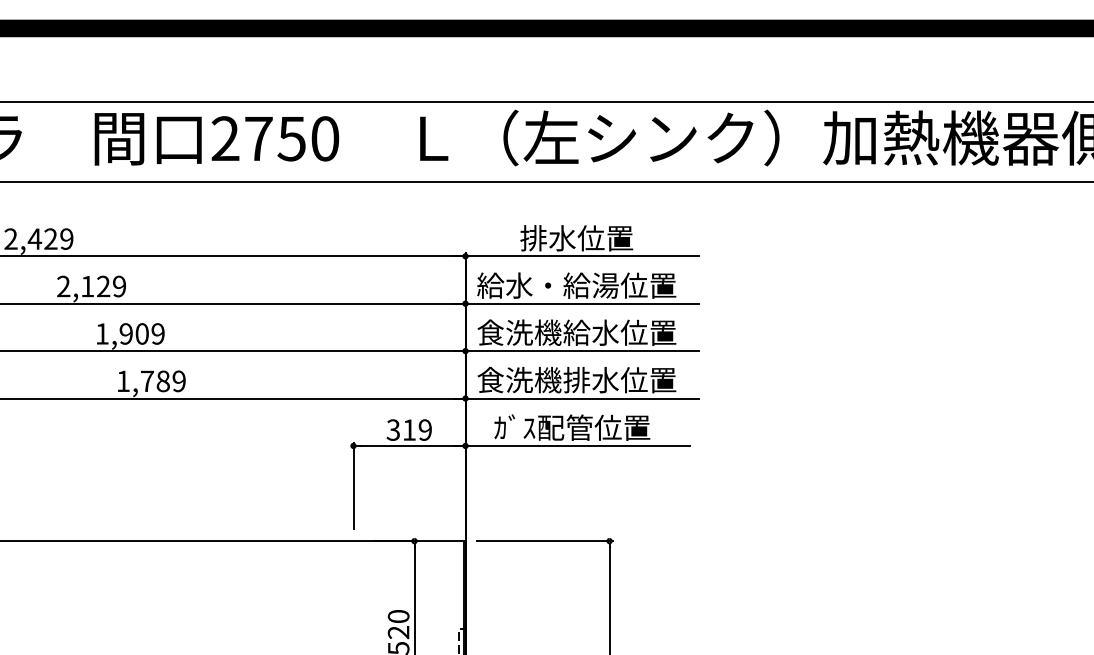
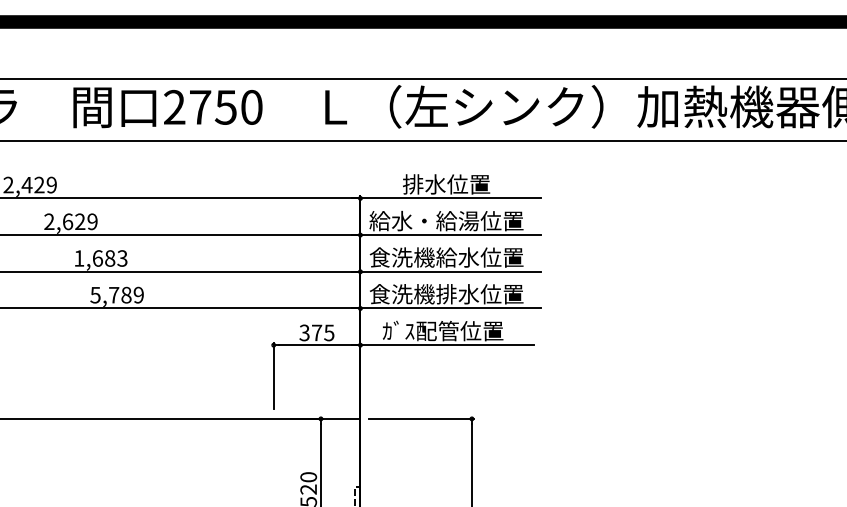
text: (88, 286) -> (68, 221), 2,129 -> 2,629
text: (141, 333) -> (109, 258), 1,909 -> 1,683
text: (123, 381) -> (95, 295), 1,789 -> 5,789
text: (417, 429) -> (323, 332), 319 -> 375

